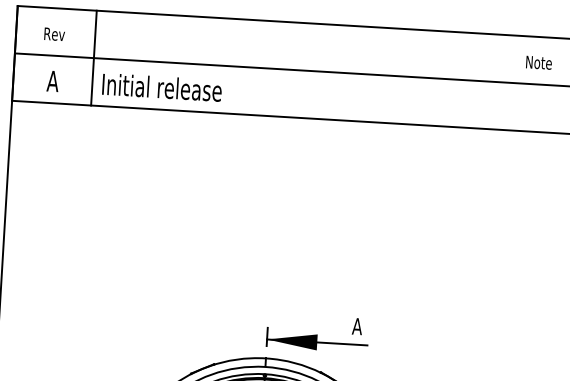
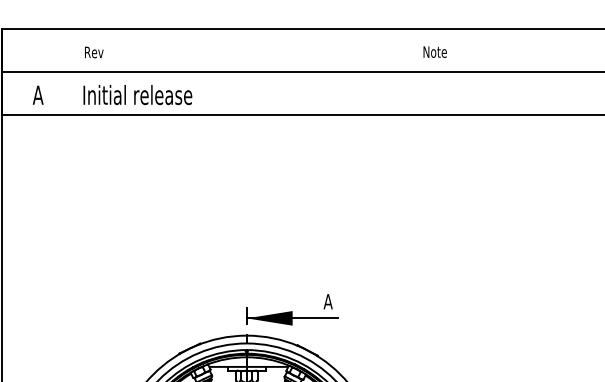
text: (54, 34) -> (94, 52), moved
line: (94, 57) -> (74, 71), removed
text: (538, 62) -> (434, 51), moved

